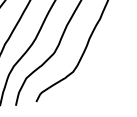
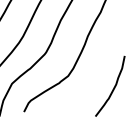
curve: (110, 81) -> (113, 87), added

